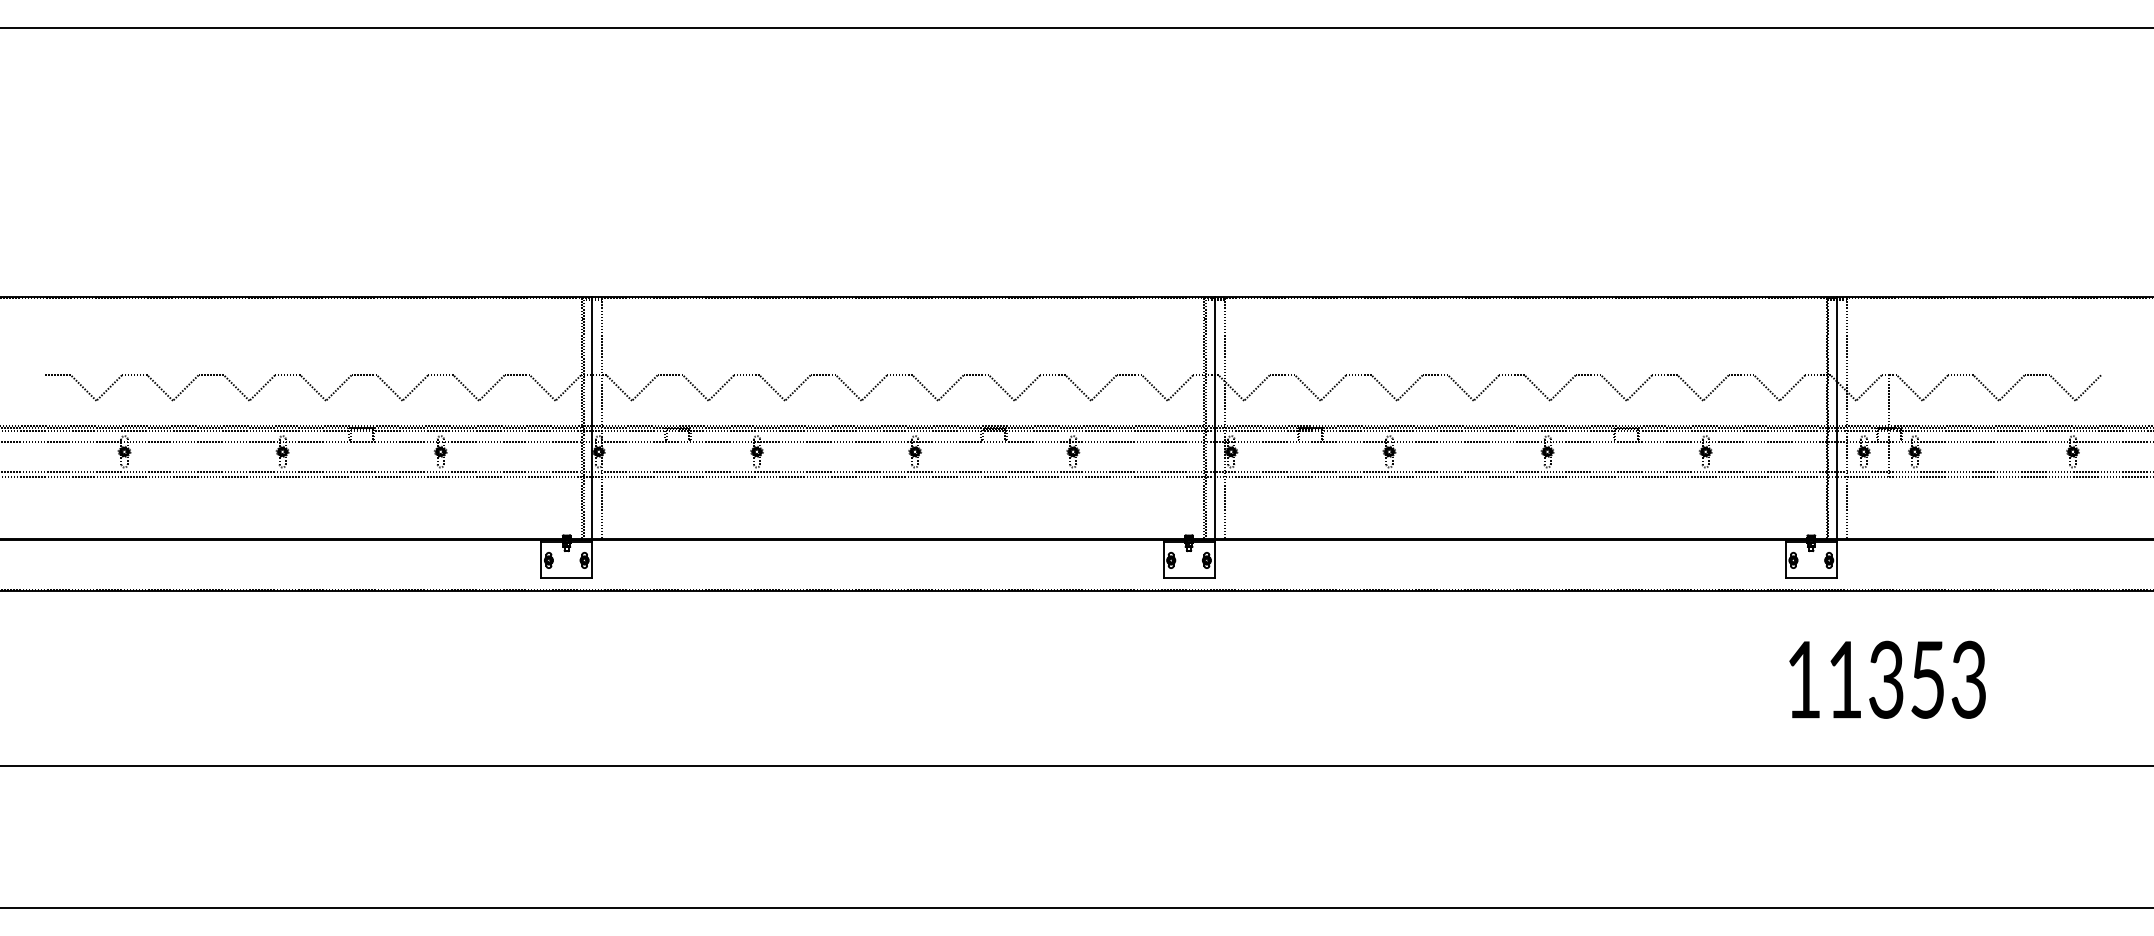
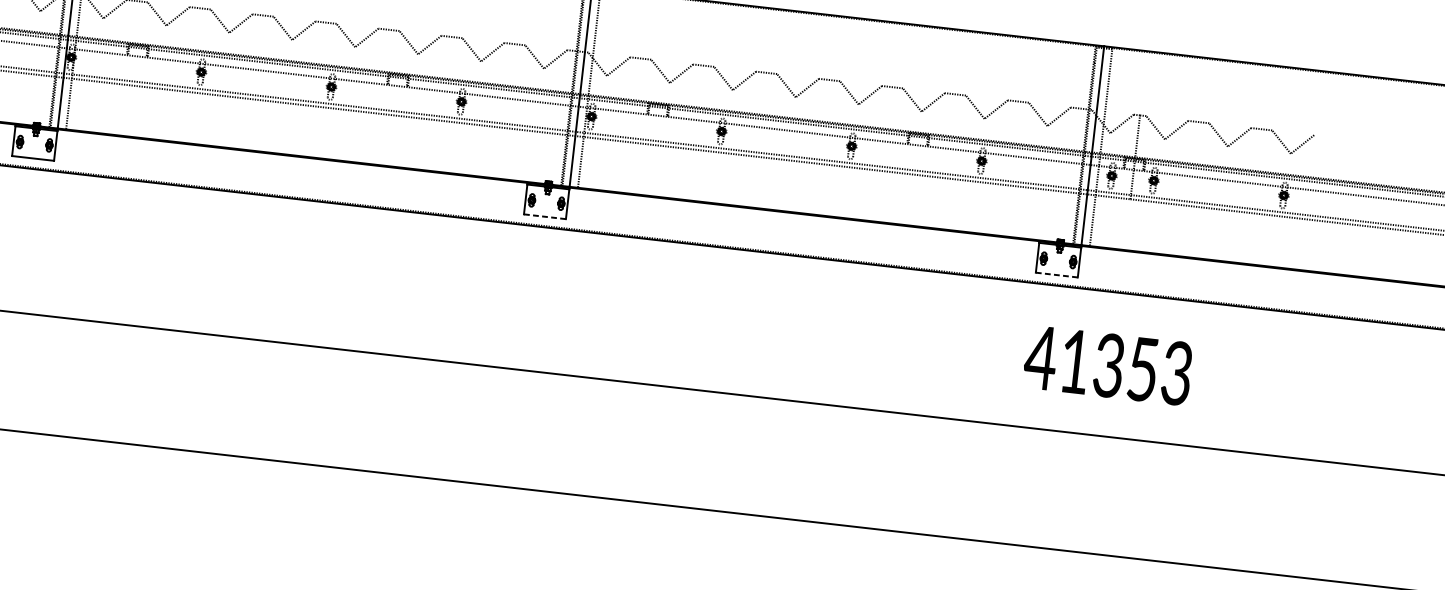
line: (1189, 578) -> (545, 216), solid -> dashed
line: (1811, 578) -> (1056, 275), solid -> dashed
text: (1803, 679) -> (1040, 357), 11353 -> 41353

